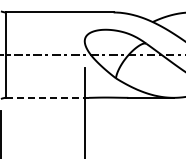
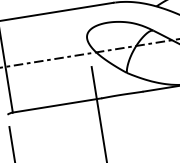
line: (48, 97) -> (57, 104), dashed -> solid

